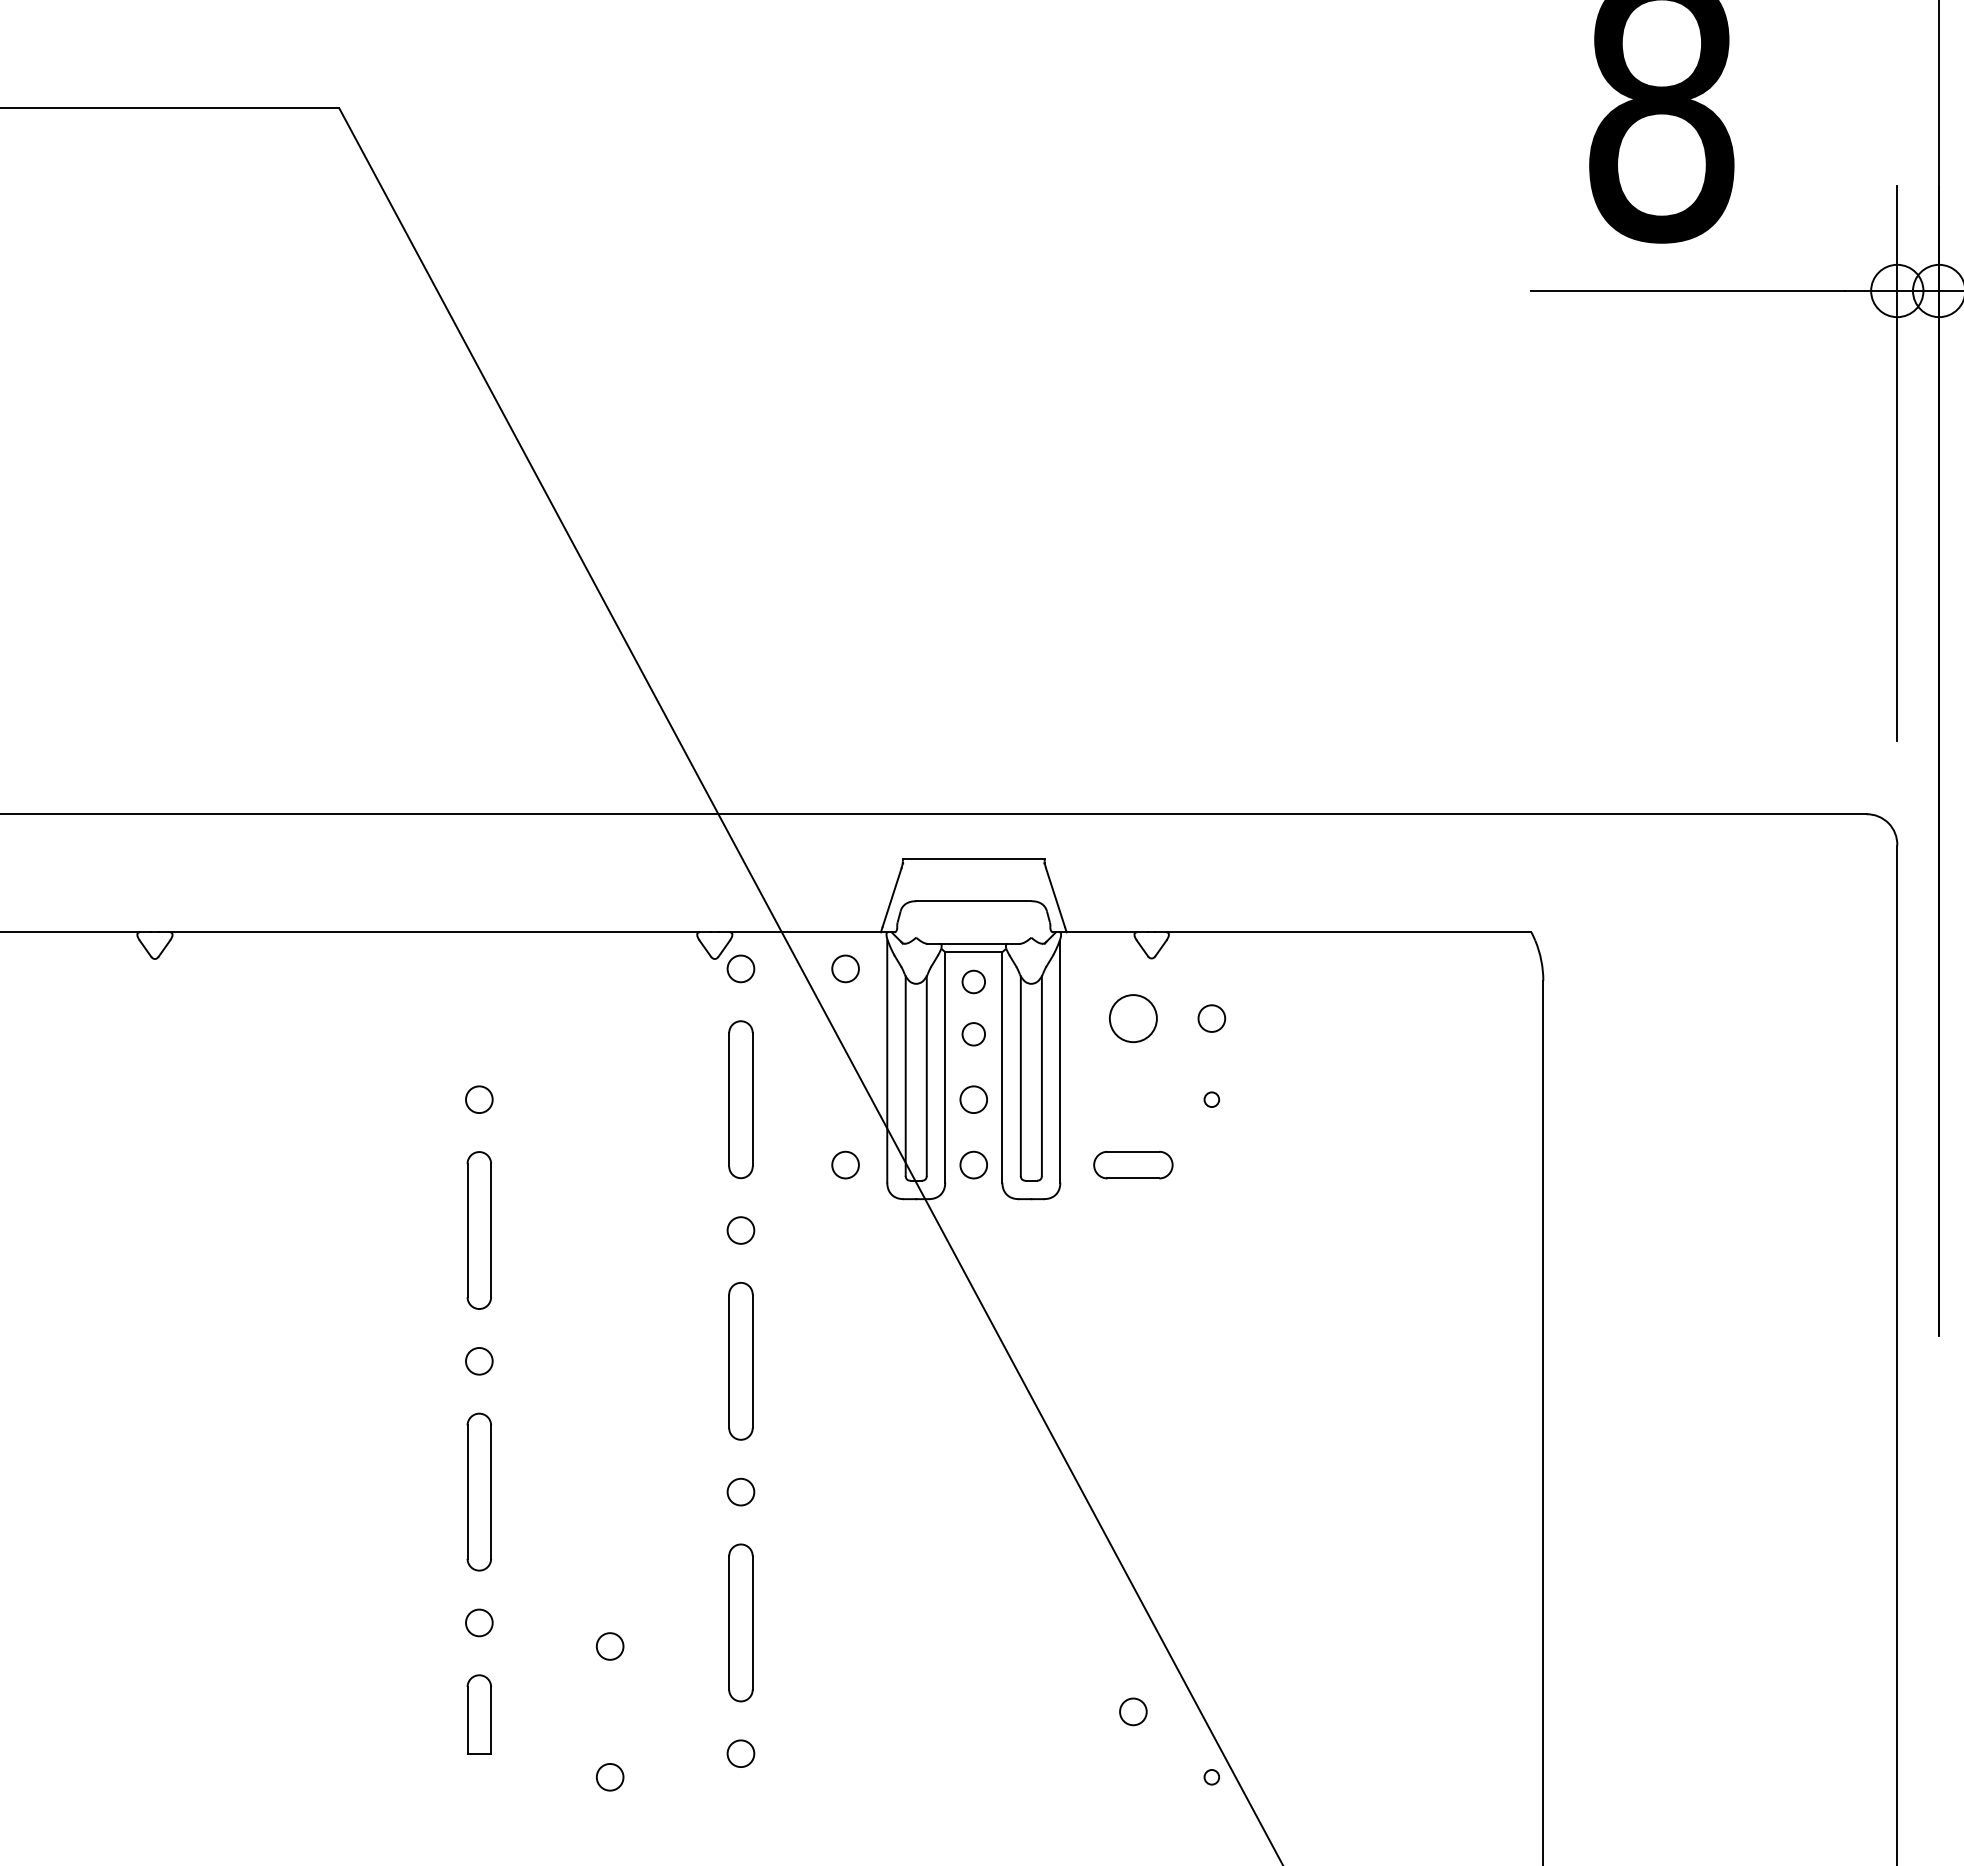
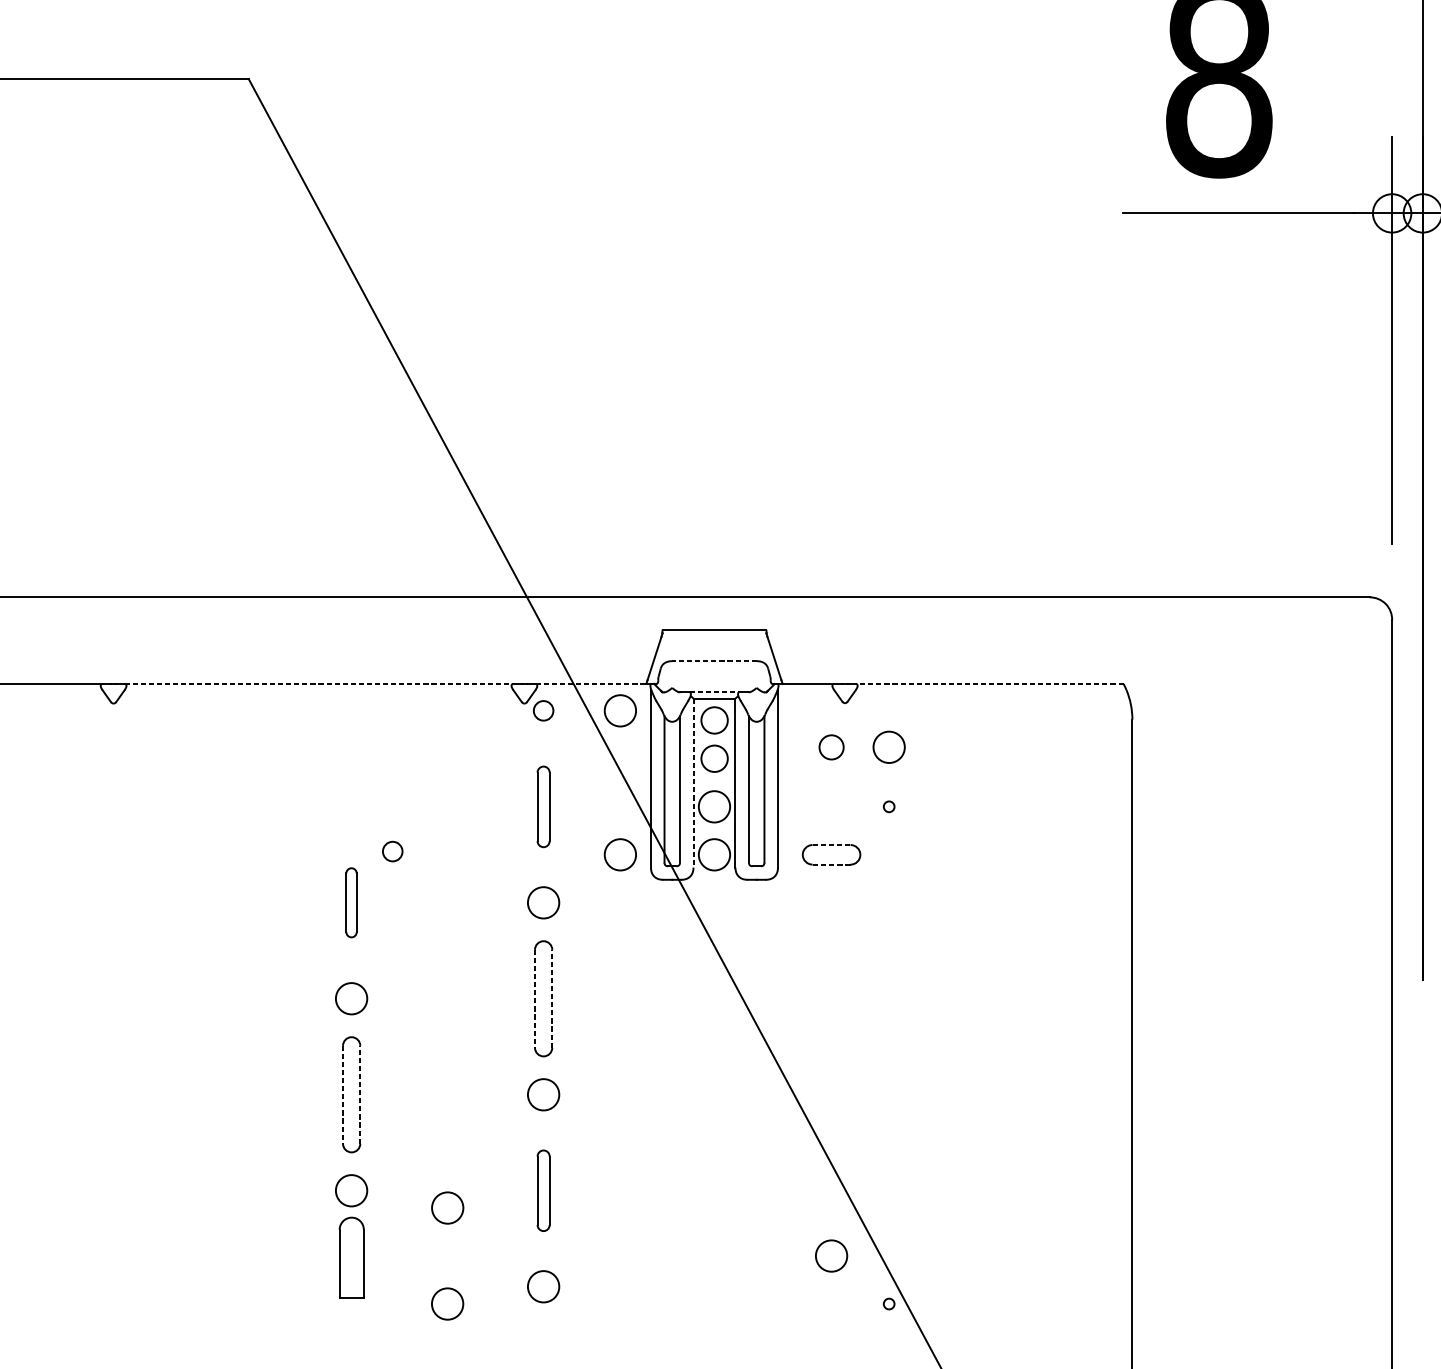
line: (973, 901) -> (714, 661), solid -> dashed
line: (434, 932) -> (318, 684), solid -> dashed
line: (805, 932) -> (590, 684), solid -> dashed
line: (1348, 932) -> (989, 684), solid -> dashed
line: (974, 943) -> (714, 692), solid -> dashed
circle: (845, 968) -> (620, 710), size x1.6
circle: (973, 981) -> (714, 720), size x1.6
circle: (1133, 1018) -> (831, 747), size x0.7
circle: (1211, 1018) -> (888, 747), size x1.6
circle: (973, 1034) -> (714, 758), size x1.6
line: (945, 1067) -> (693, 783), solid -> dashed
circle: (479, 1099) -> (392, 851), moved
part: (740, 1099) -> (543, 806), size x0.7
circle: (973, 1099) -> (714, 806), size x1.6
line: (1133, 1151) -> (831, 844), solid -> dashed
circle: (845, 1164) -> (620, 854), size x1.6
circle: (973, 1164) -> (714, 854), size x1.6
line: (1133, 1178) -> (831, 864), solid -> dashed
part: (478, 1230) -> (351, 902), size x0.6
circle: (740, 1230) -> (543, 902), size x1.6
circle: (479, 1361) -> (351, 998), size x1.6
line: (729, 1361) -> (535, 998), solid -> dashed
line: (752, 1361) -> (552, 998), solid -> dashed
circle: (740, 1491) -> (543, 1094), size x1.6
line: (467, 1492) -> (342, 1095), solid -> dashed
line: (491, 1492) -> (360, 1095), solid -> dashed
circle: (479, 1622) -> (351, 1190), size x1.6
part: (740, 1622) -> (543, 1190), size x0.7
circle: (609, 1646) -> (447, 1208), size x1.6
circle: (1133, 1711) -> (831, 1255), size x1.6
part: (478, 1714) -> (351, 1257), size x1.4
circle: (740, 1753) -> (543, 1286), size x1.6
circle: (609, 1776) -> (447, 1303), size x1.6

